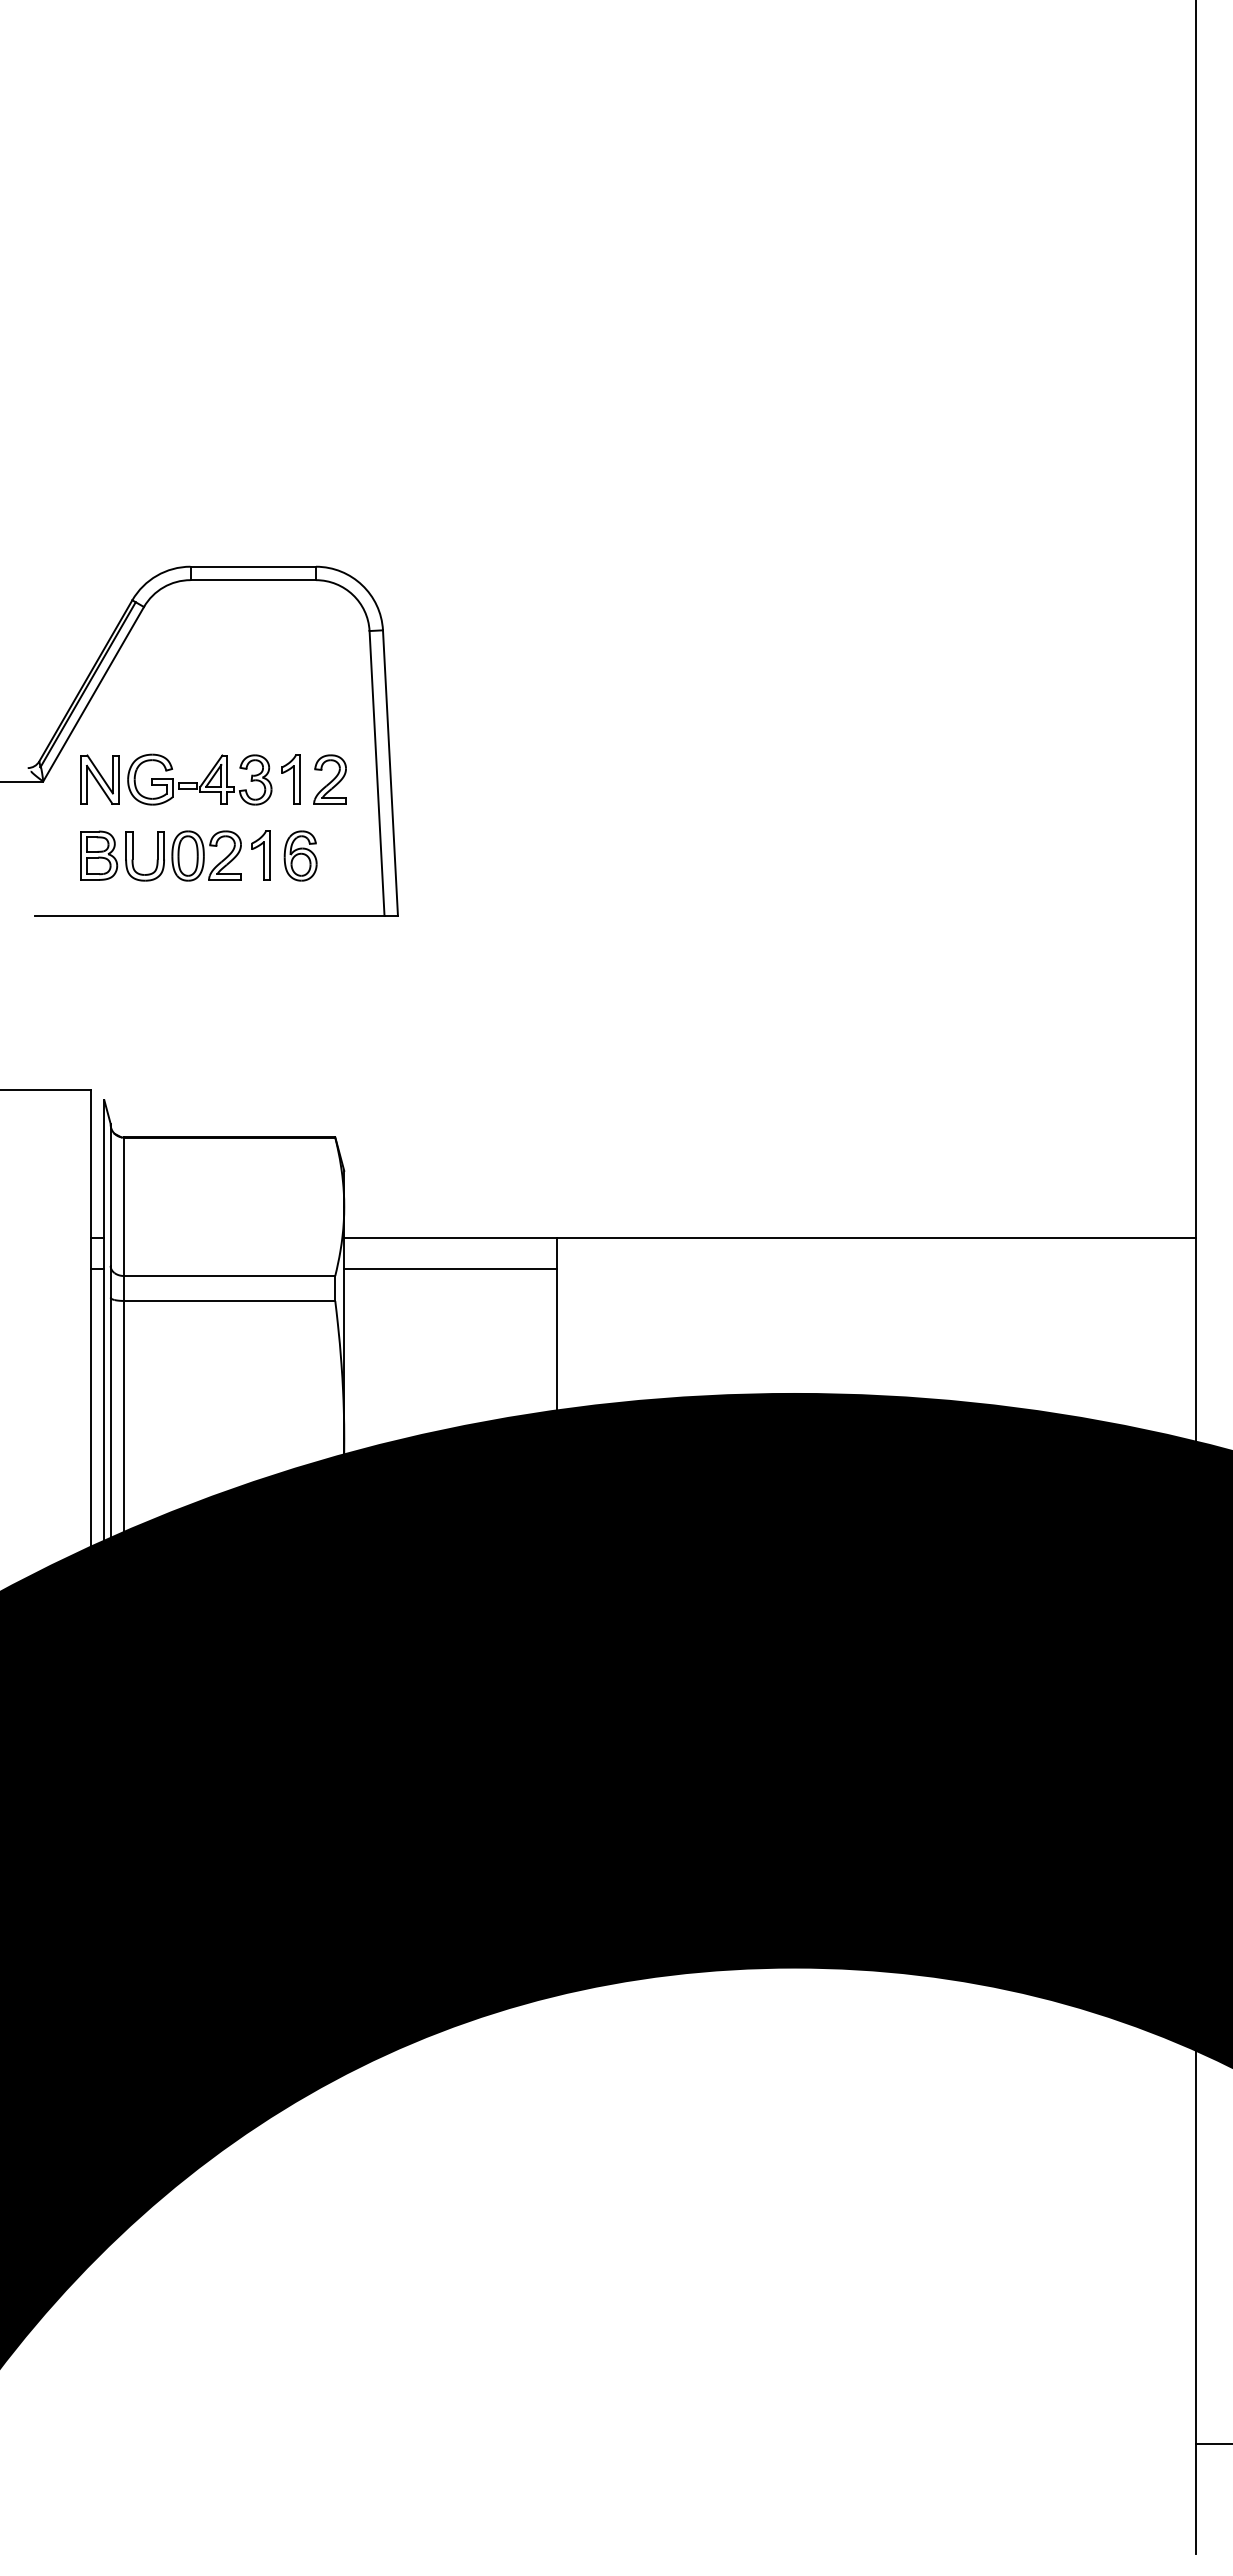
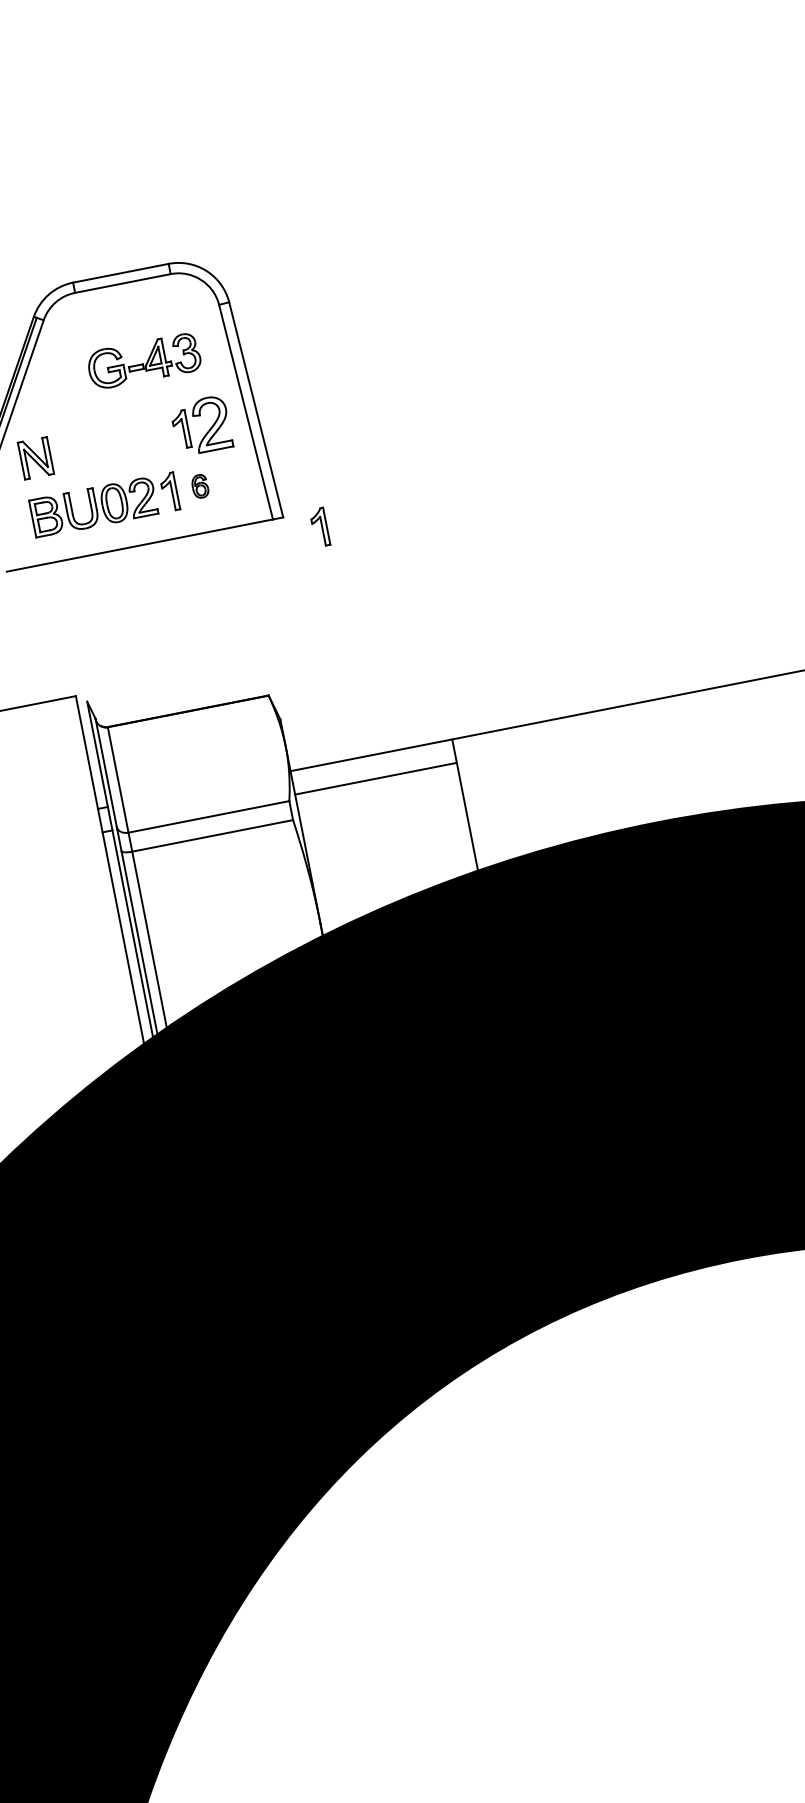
part: (199, 779) -> (143, 361), moved
part: (329, 779) -> (210, 423), size x1.4
part: (300, 855) -> (200, 486), size x0.6
part: (441, 937) -> (319, 527), added

